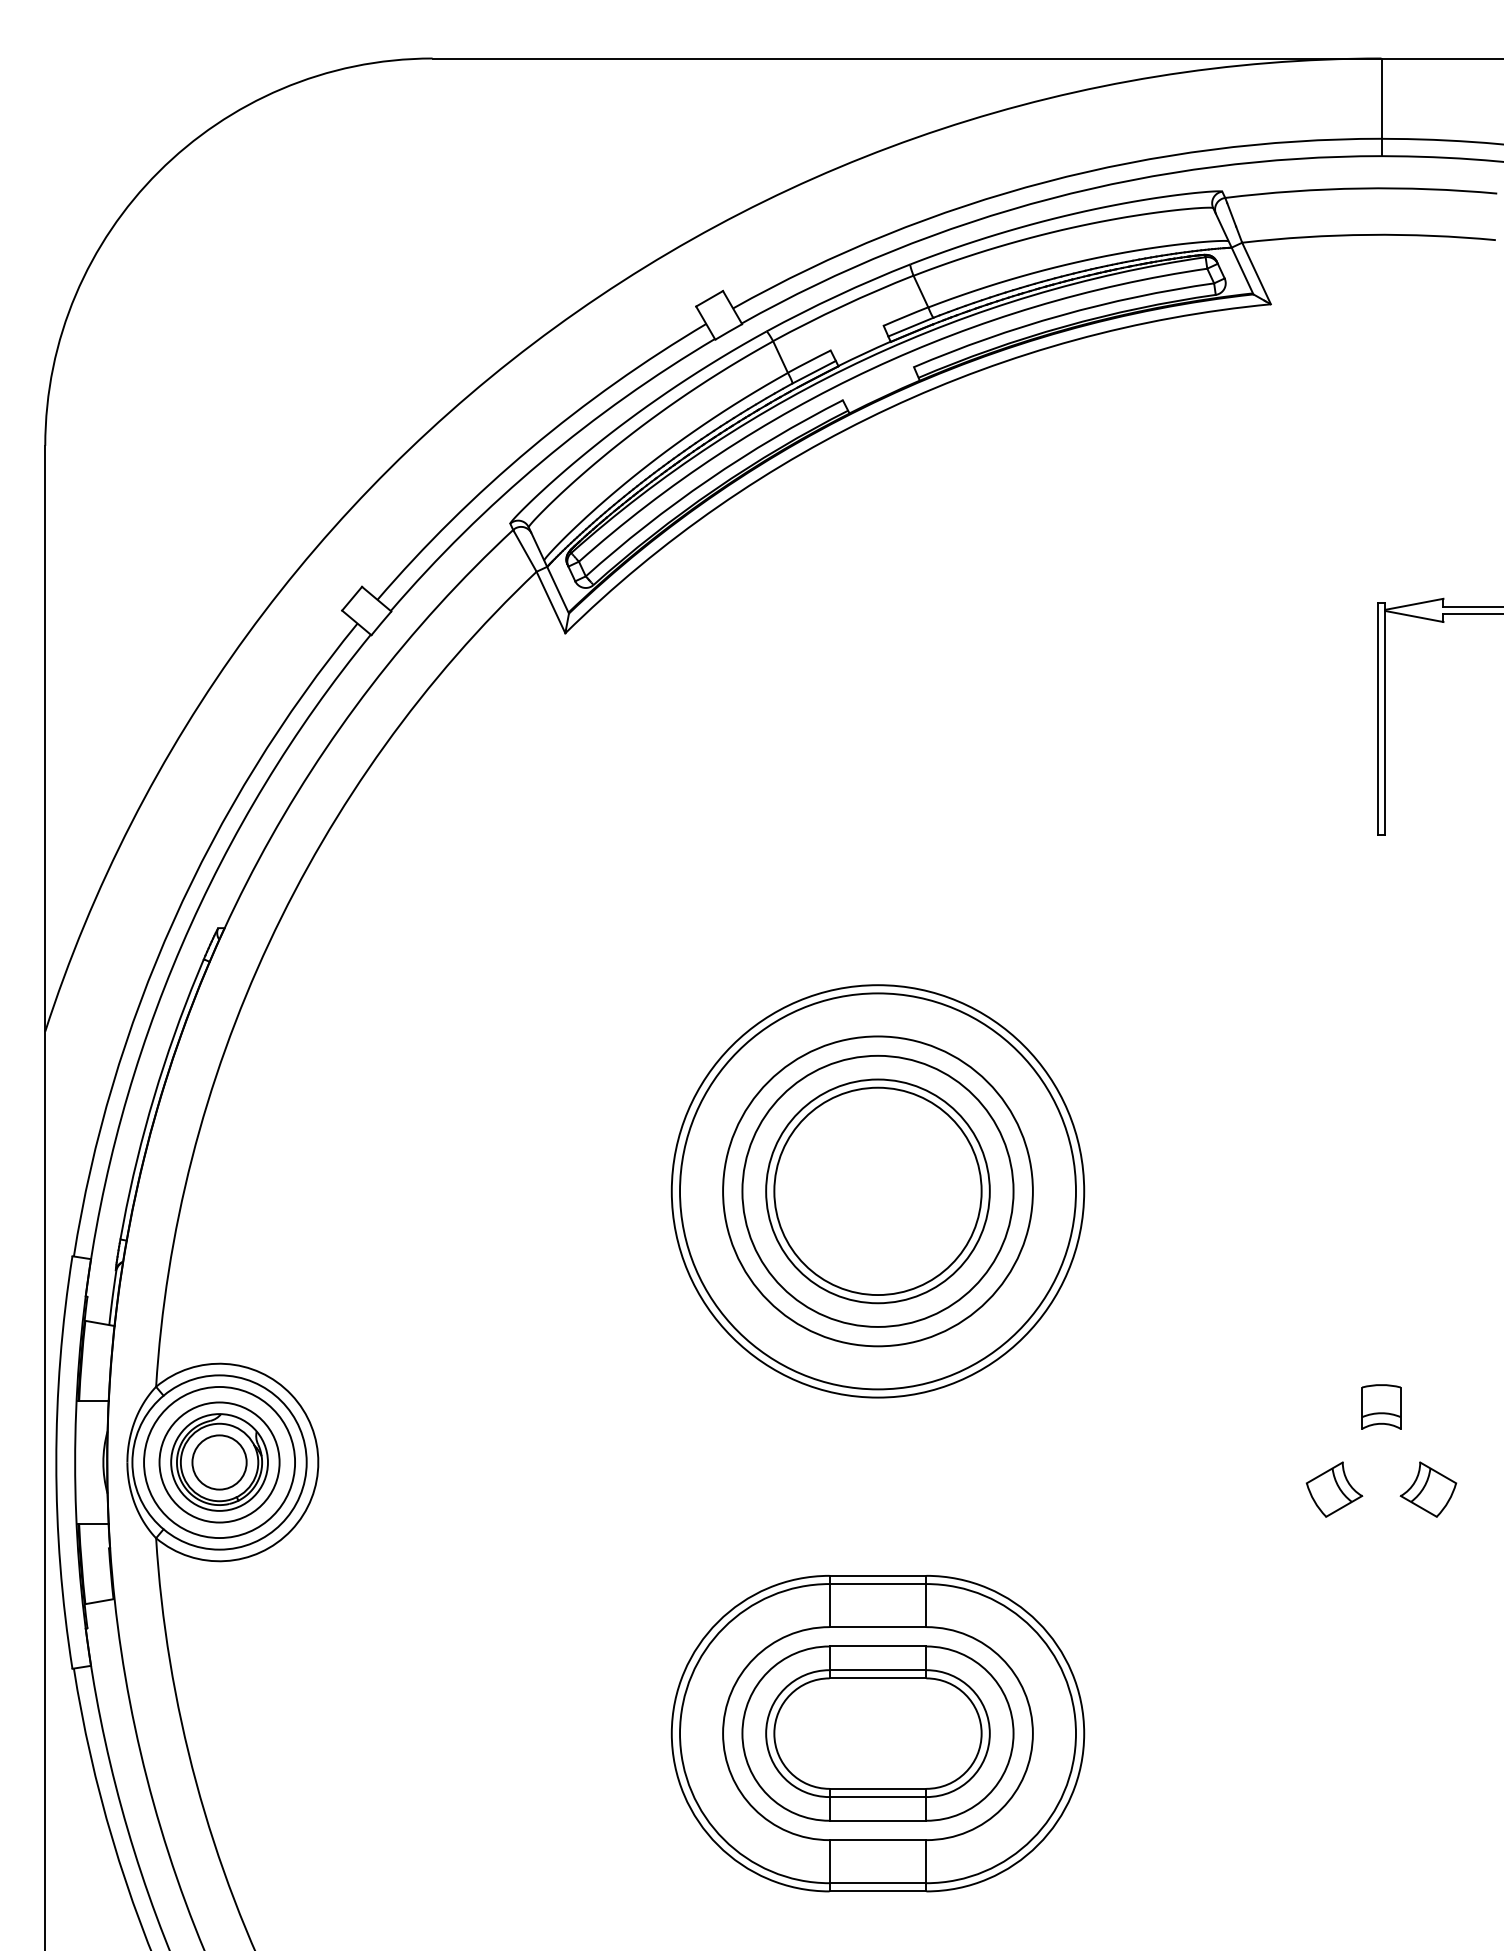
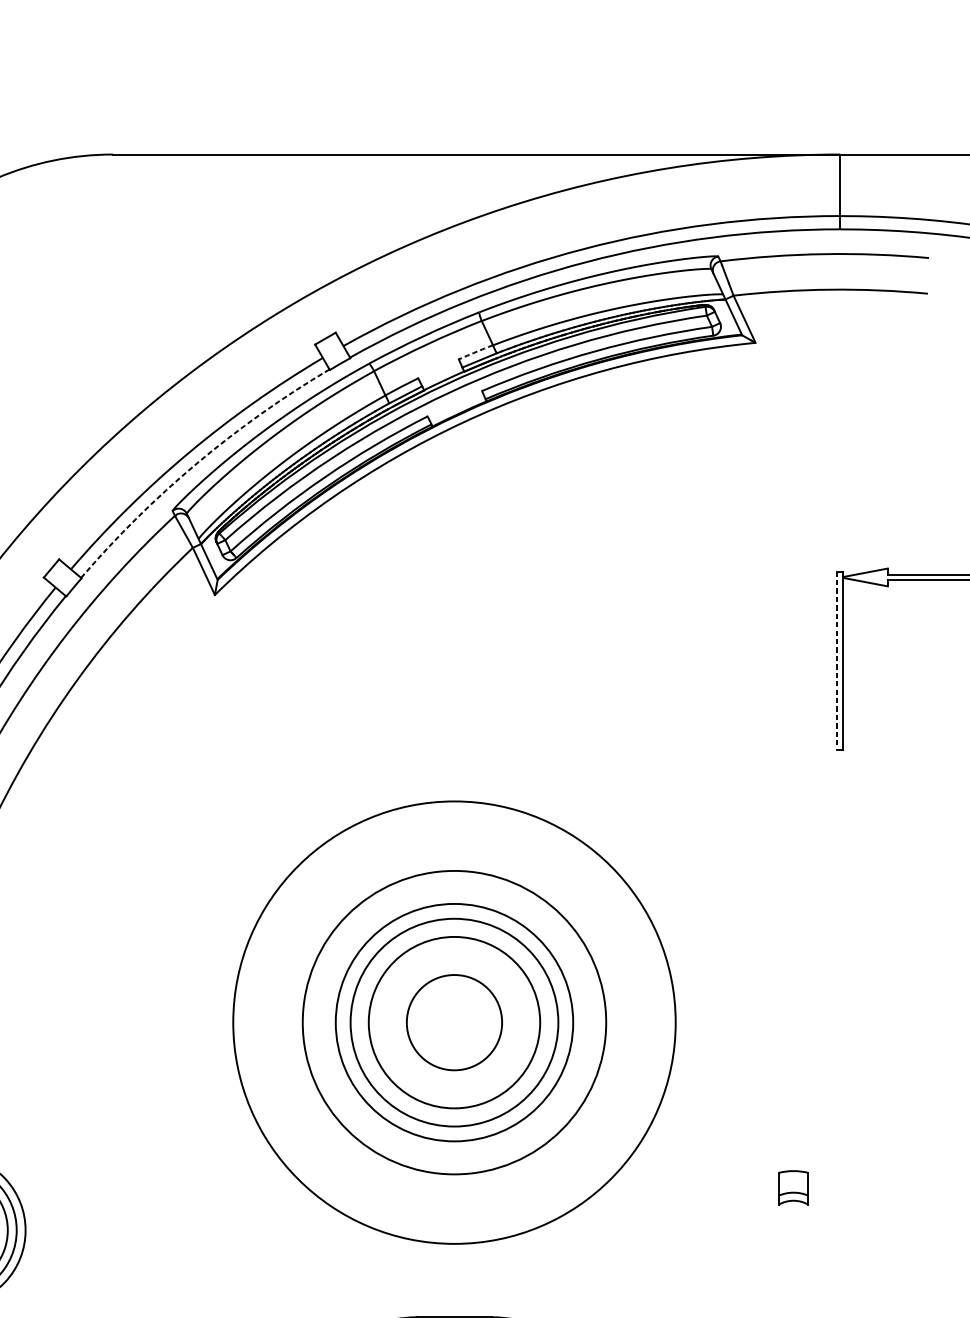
arc: (905, 316) -> (475, 352), solid -> dashed
arc: (541, 461) -> (196, 463), solid -> dashed
line: (1377, 719) -> (837, 661), solid -> dashed
circle: (877, 1191) -> (454, 1022), size x0.6
circle: (877, 1191) -> (454, 1022), size x1.4
part: (1381, 1406) -> (793, 1187), moved
part: (1334, 1489) -> (804, 1251), removed
part: (1428, 1489) -> (876, 1251), removed

